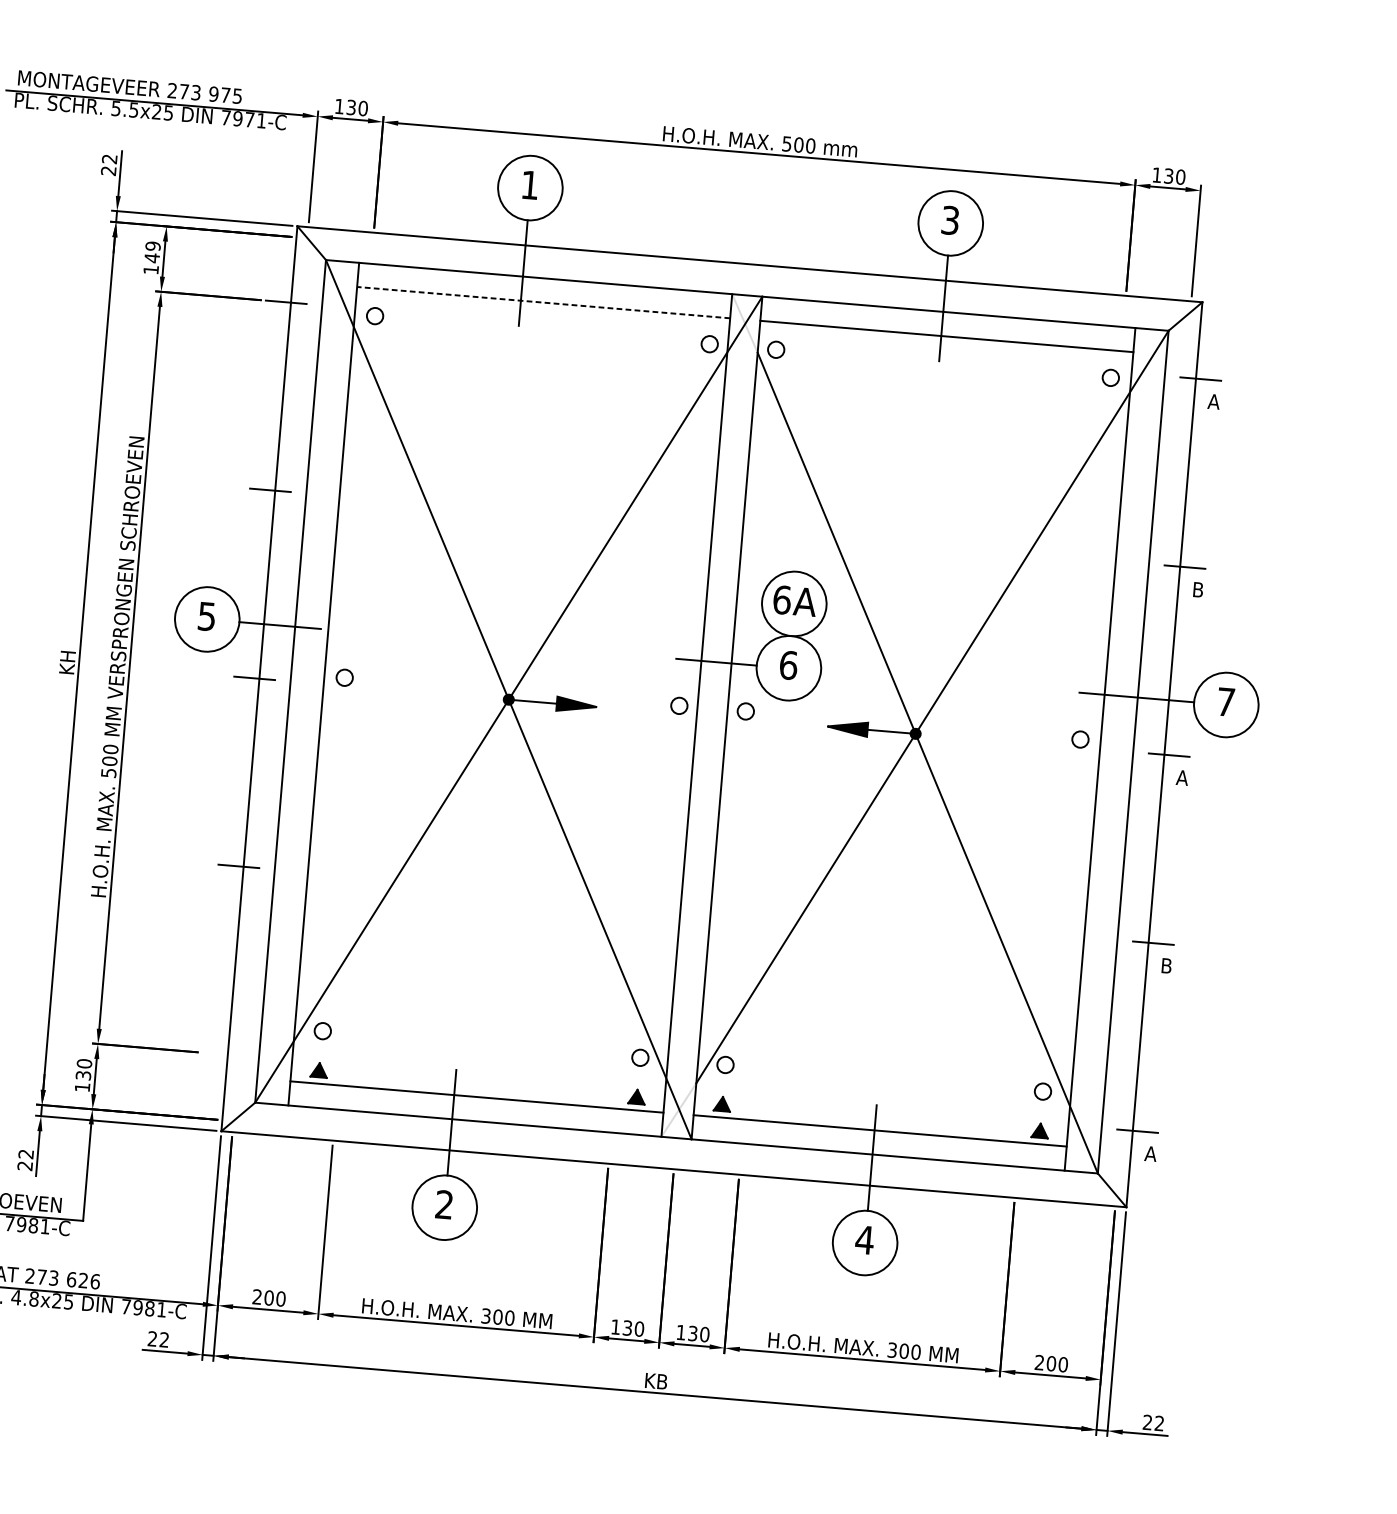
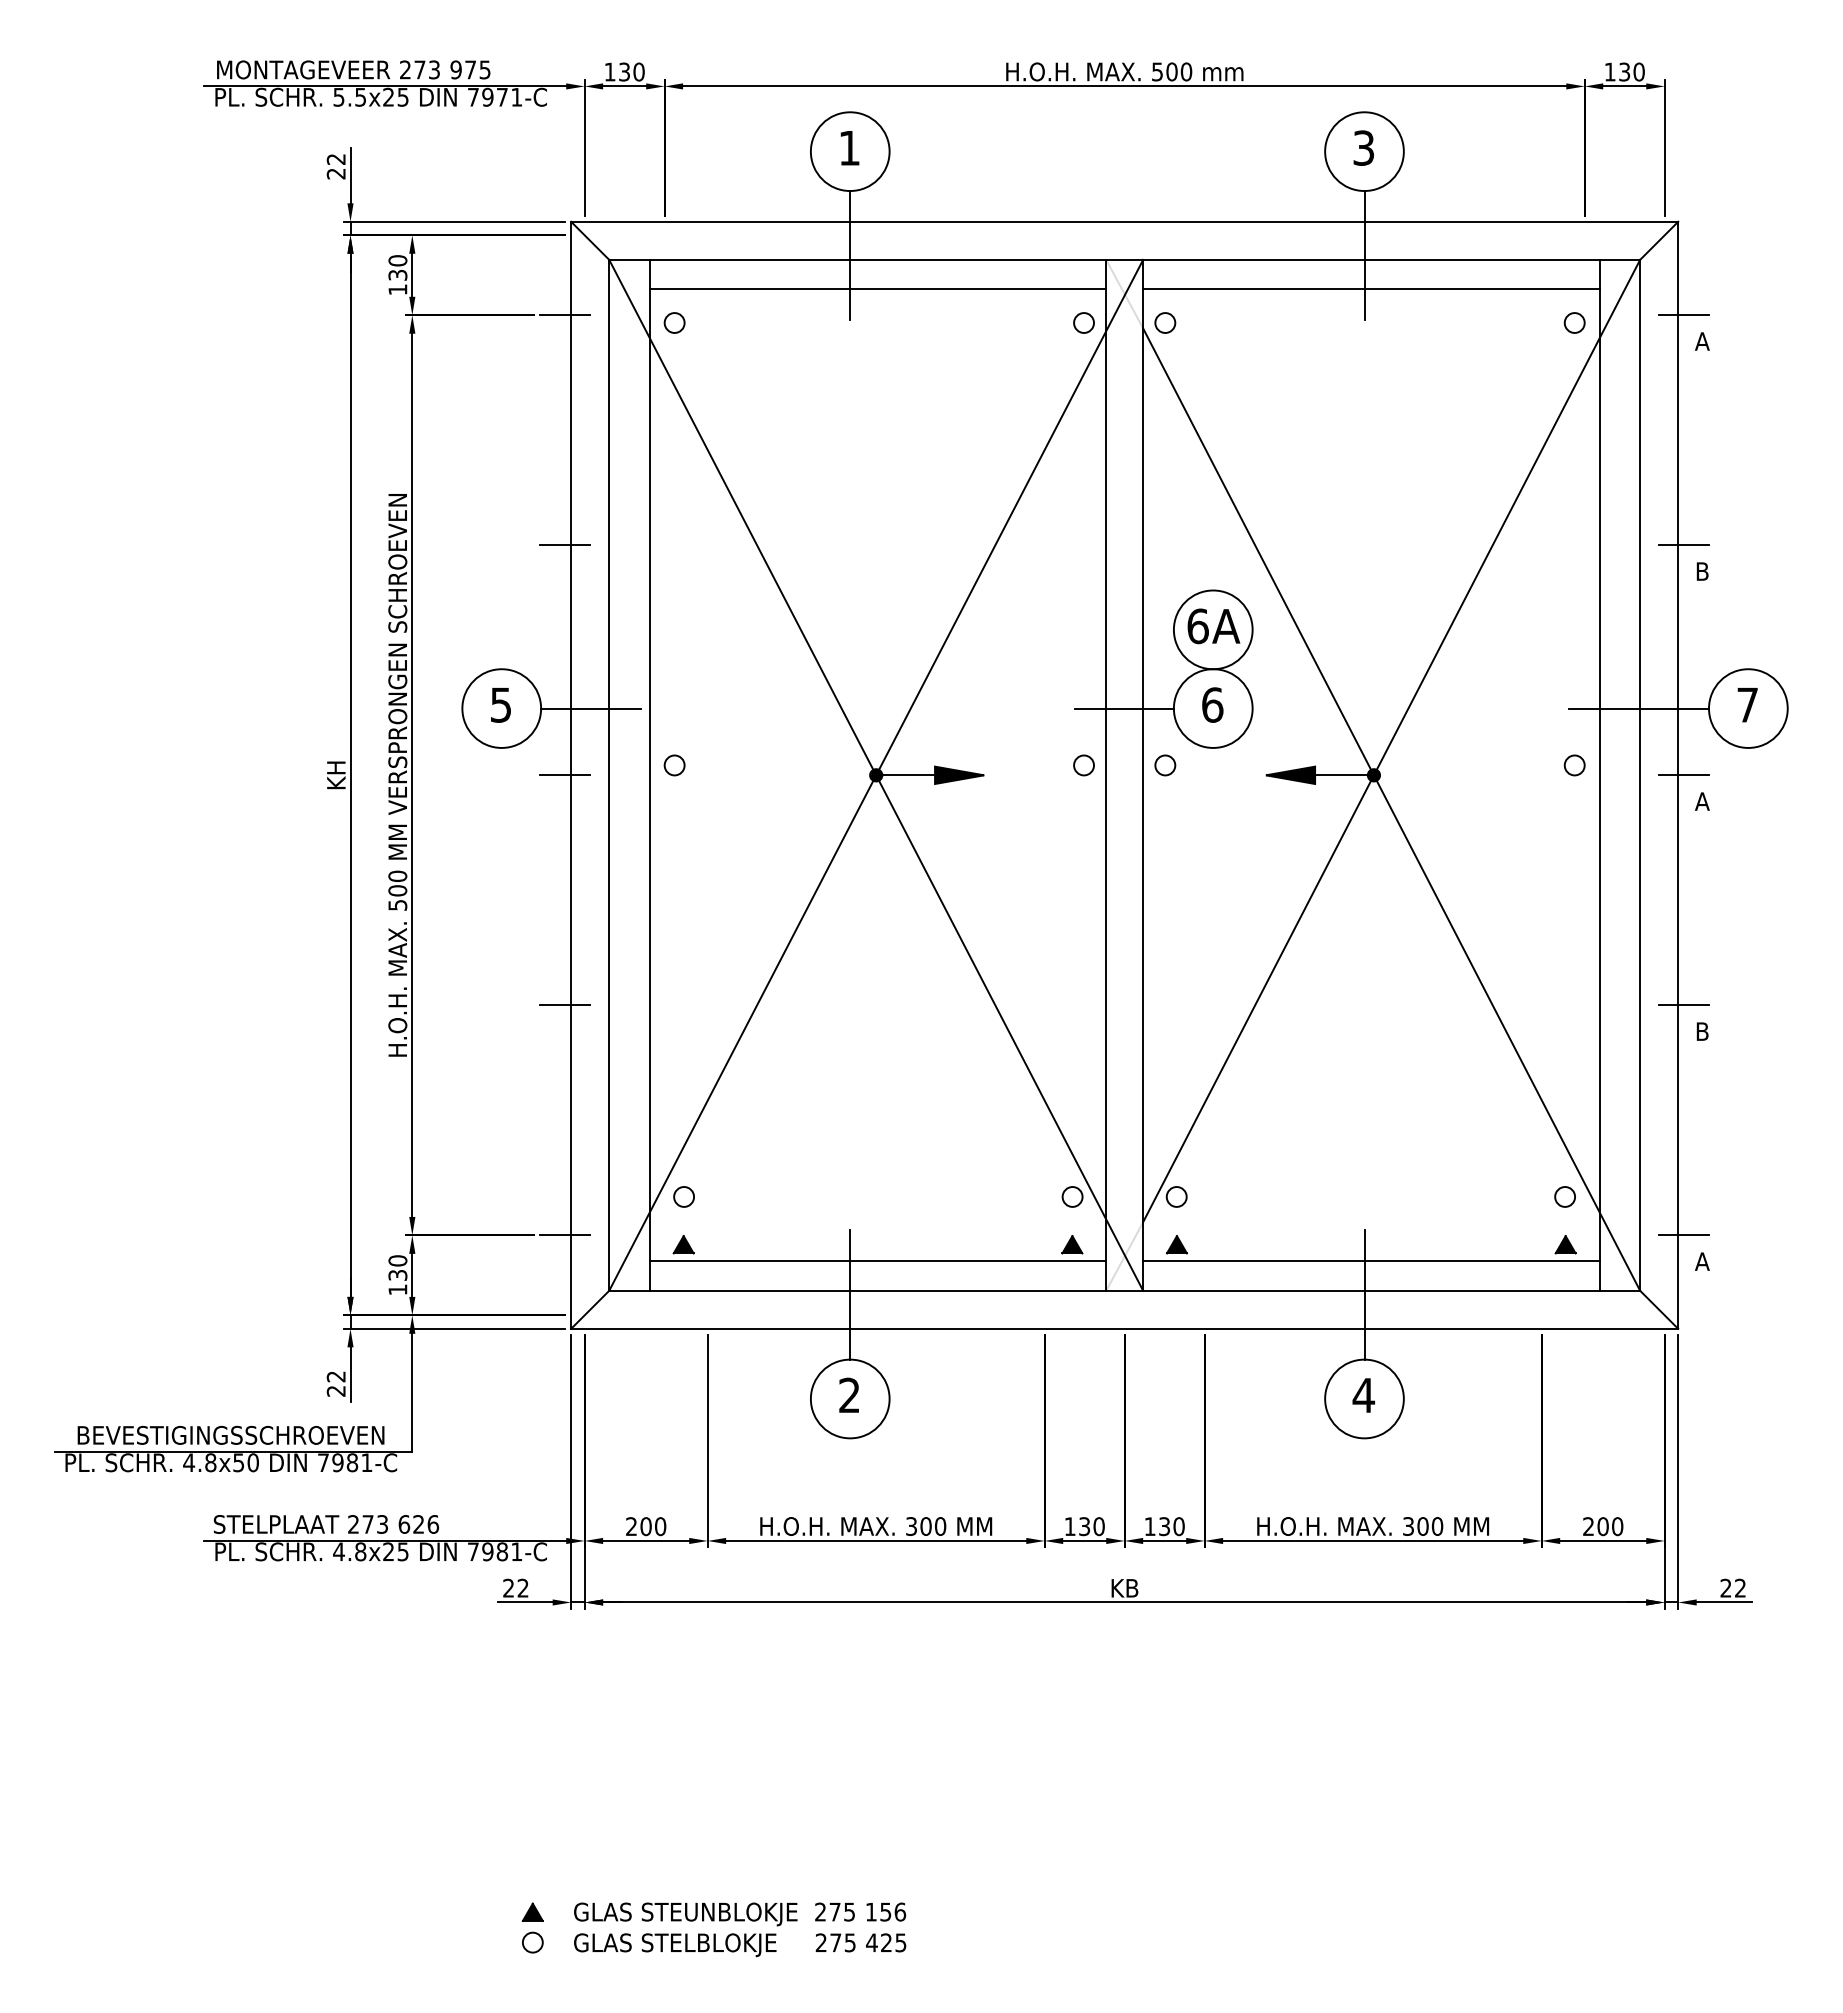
text: (152, 252) -> (397, 268), 149 -> 130
line: (543, 302) -> (877, 289), dashed -> solid
line: (223, 1054) -> (565, 1235), added

